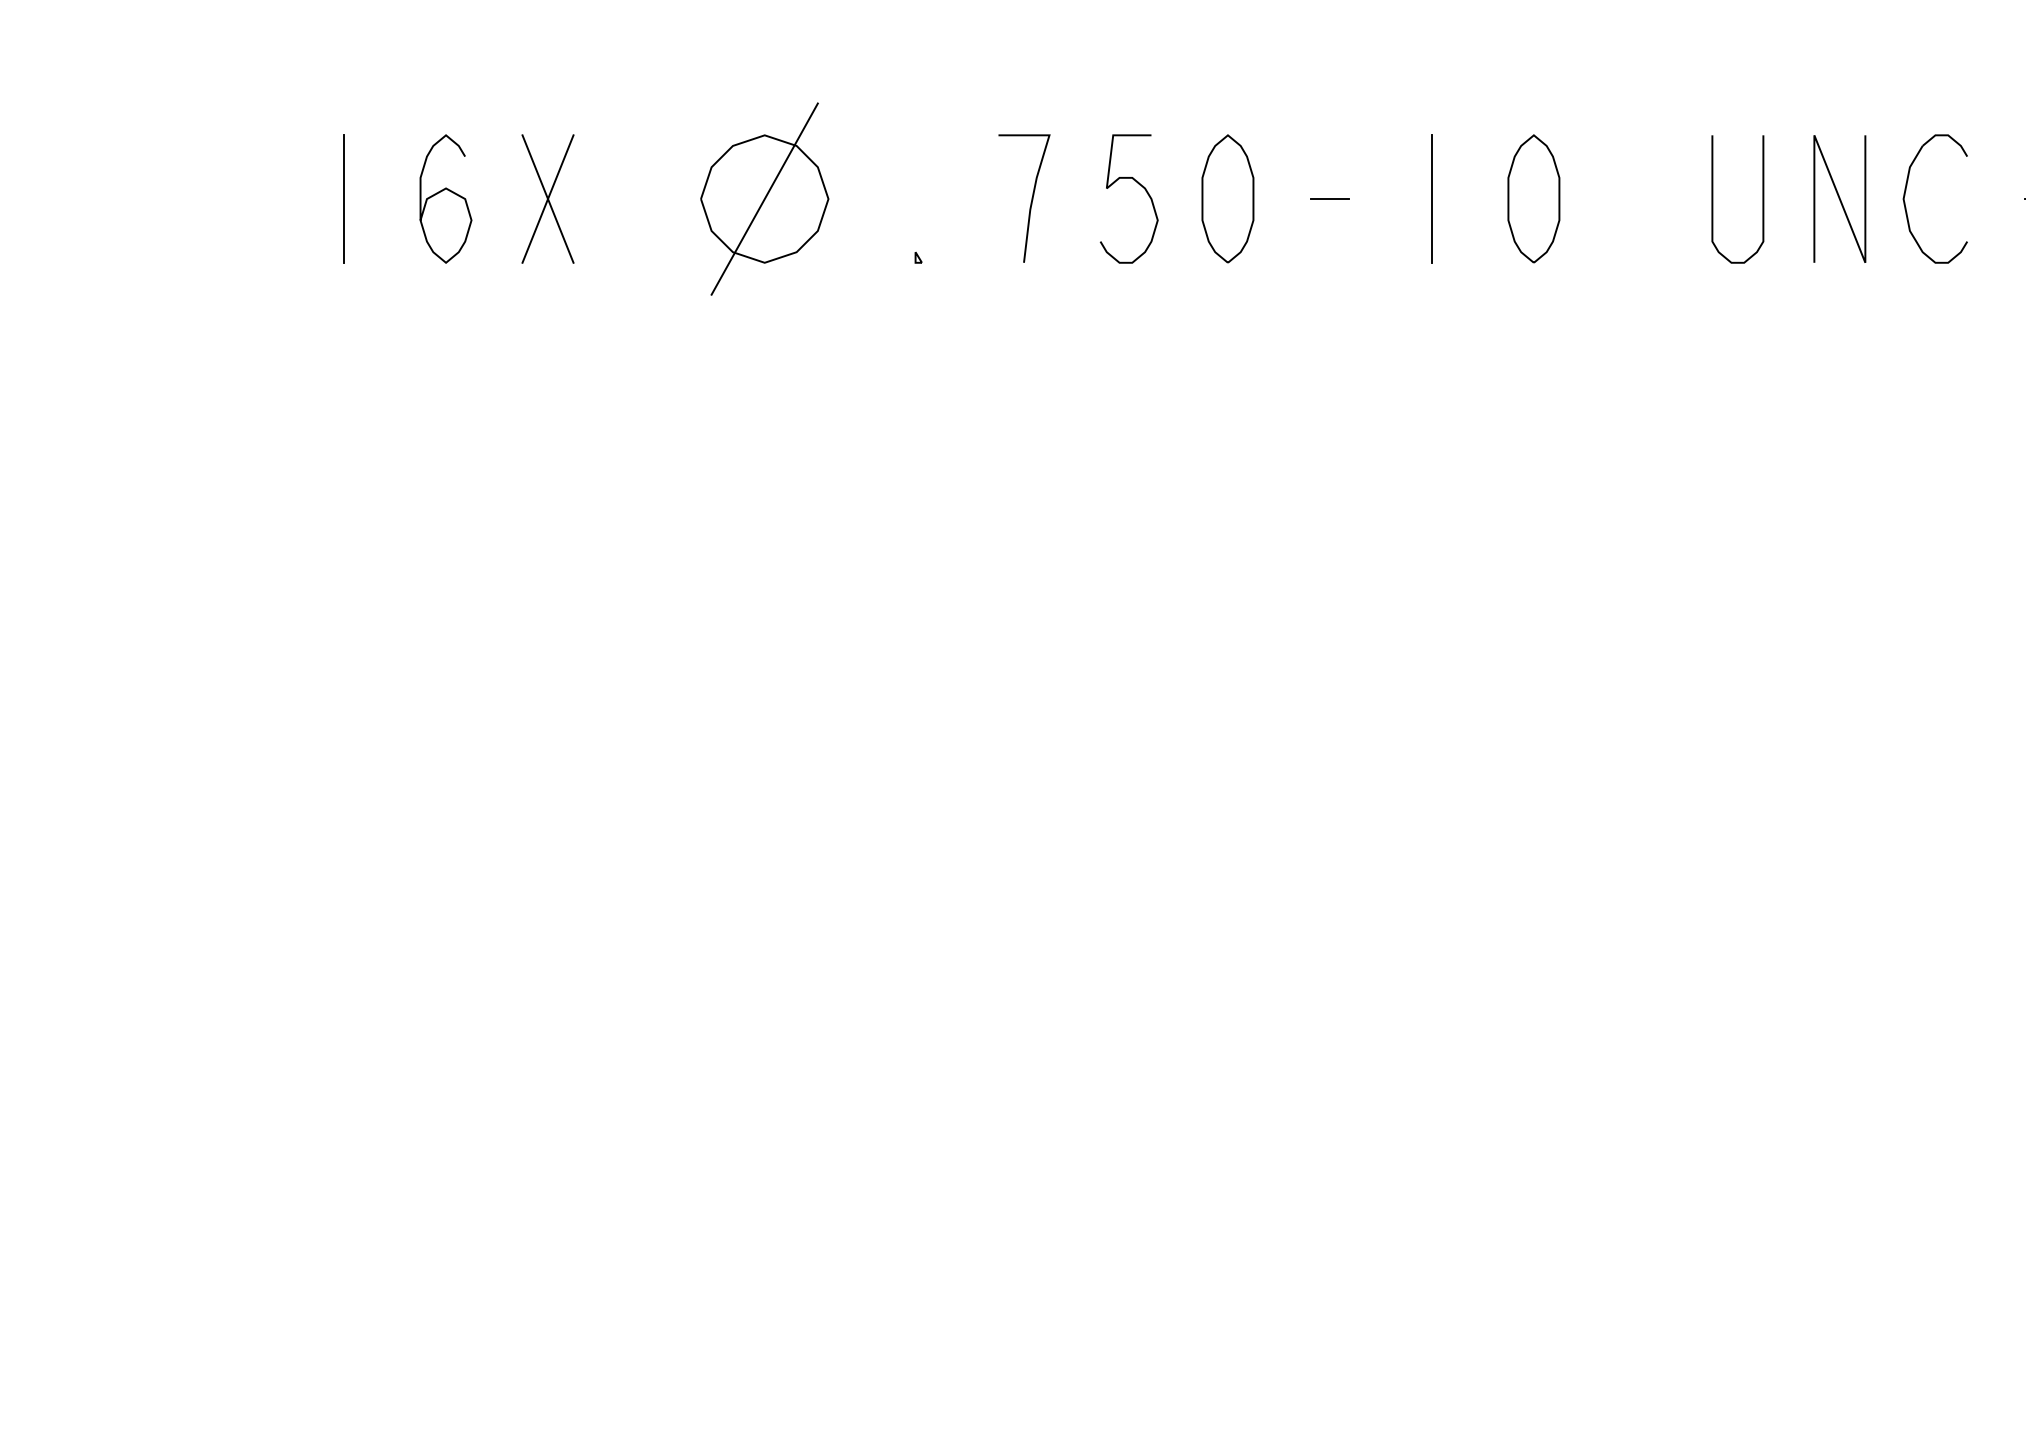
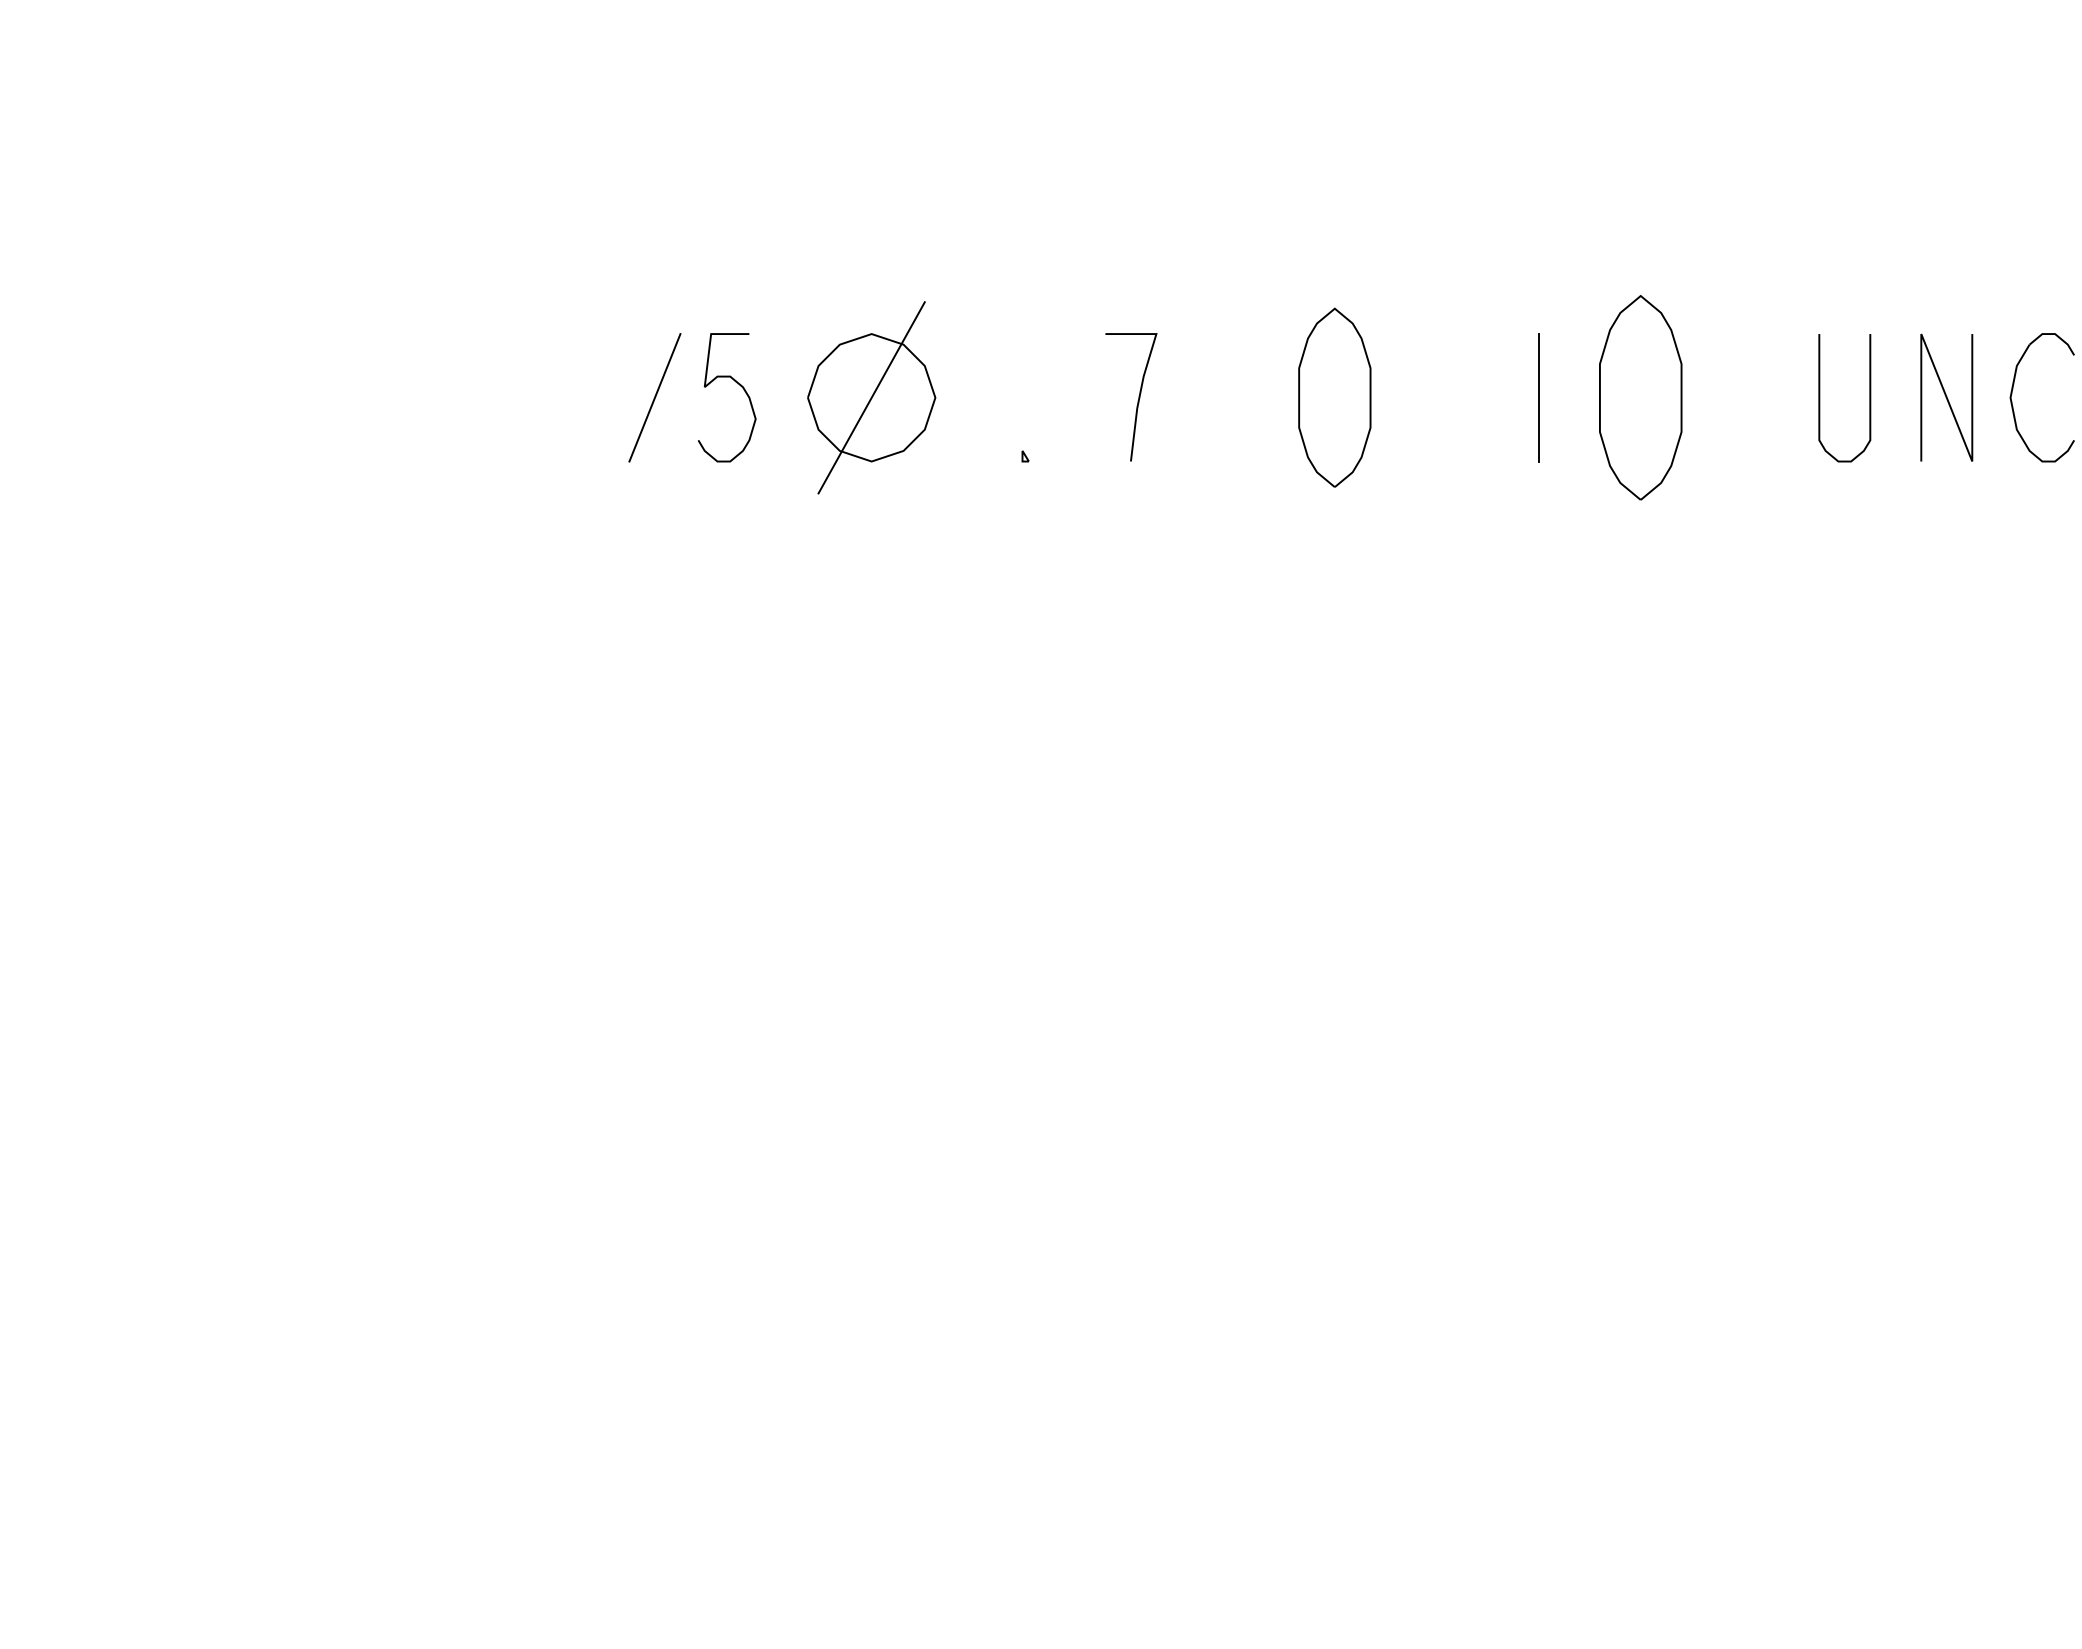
curve: (1138, 184) -> (736, 383), moved
curve: (442, 191) -> (549, 390), removed
line: (343, 198) -> (450, 397), removed
line: (547, 198) -> (654, 397), removed
part: (1227, 198) -> (1334, 397), size x1.4
line: (1329, 198) -> (1436, 397), removed
part: (1533, 198) -> (1640, 397), size x1.6

